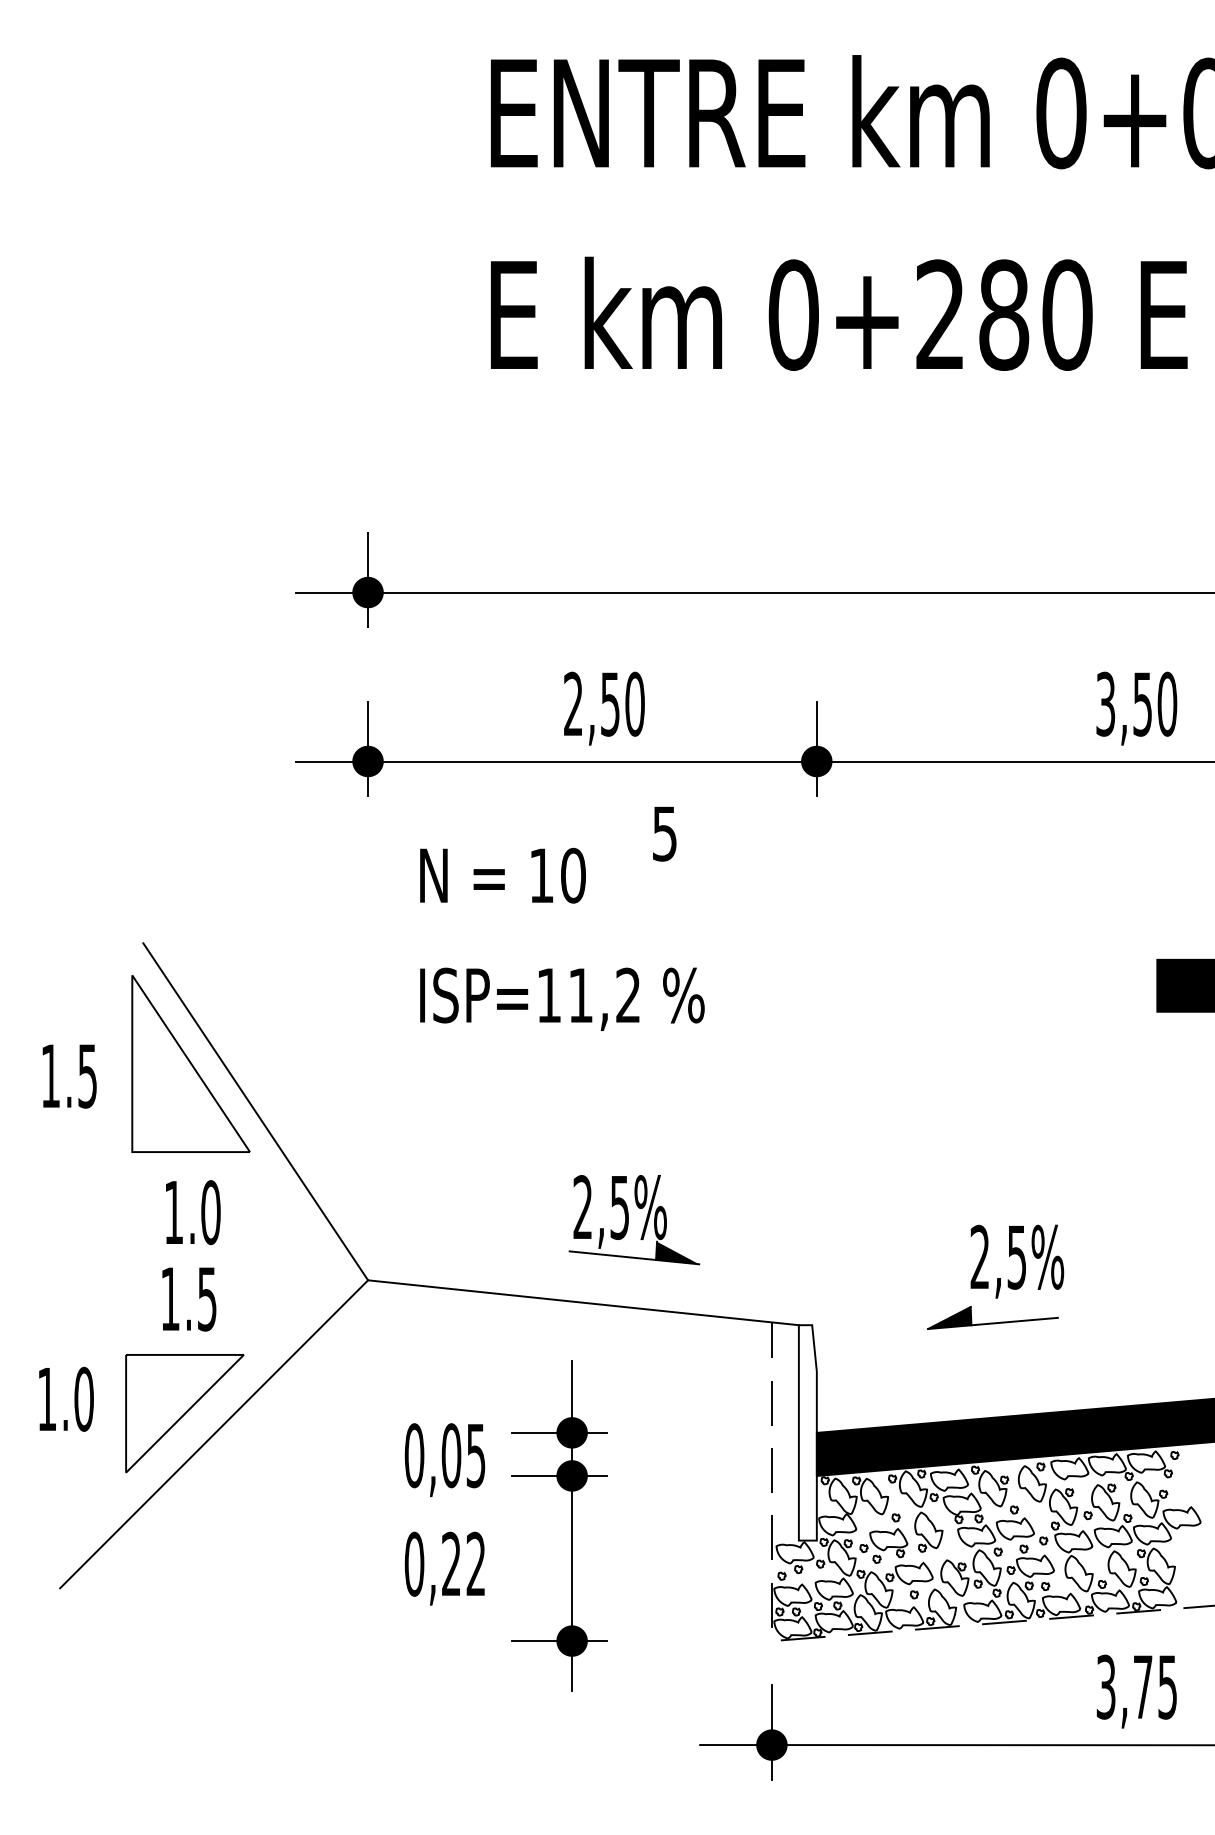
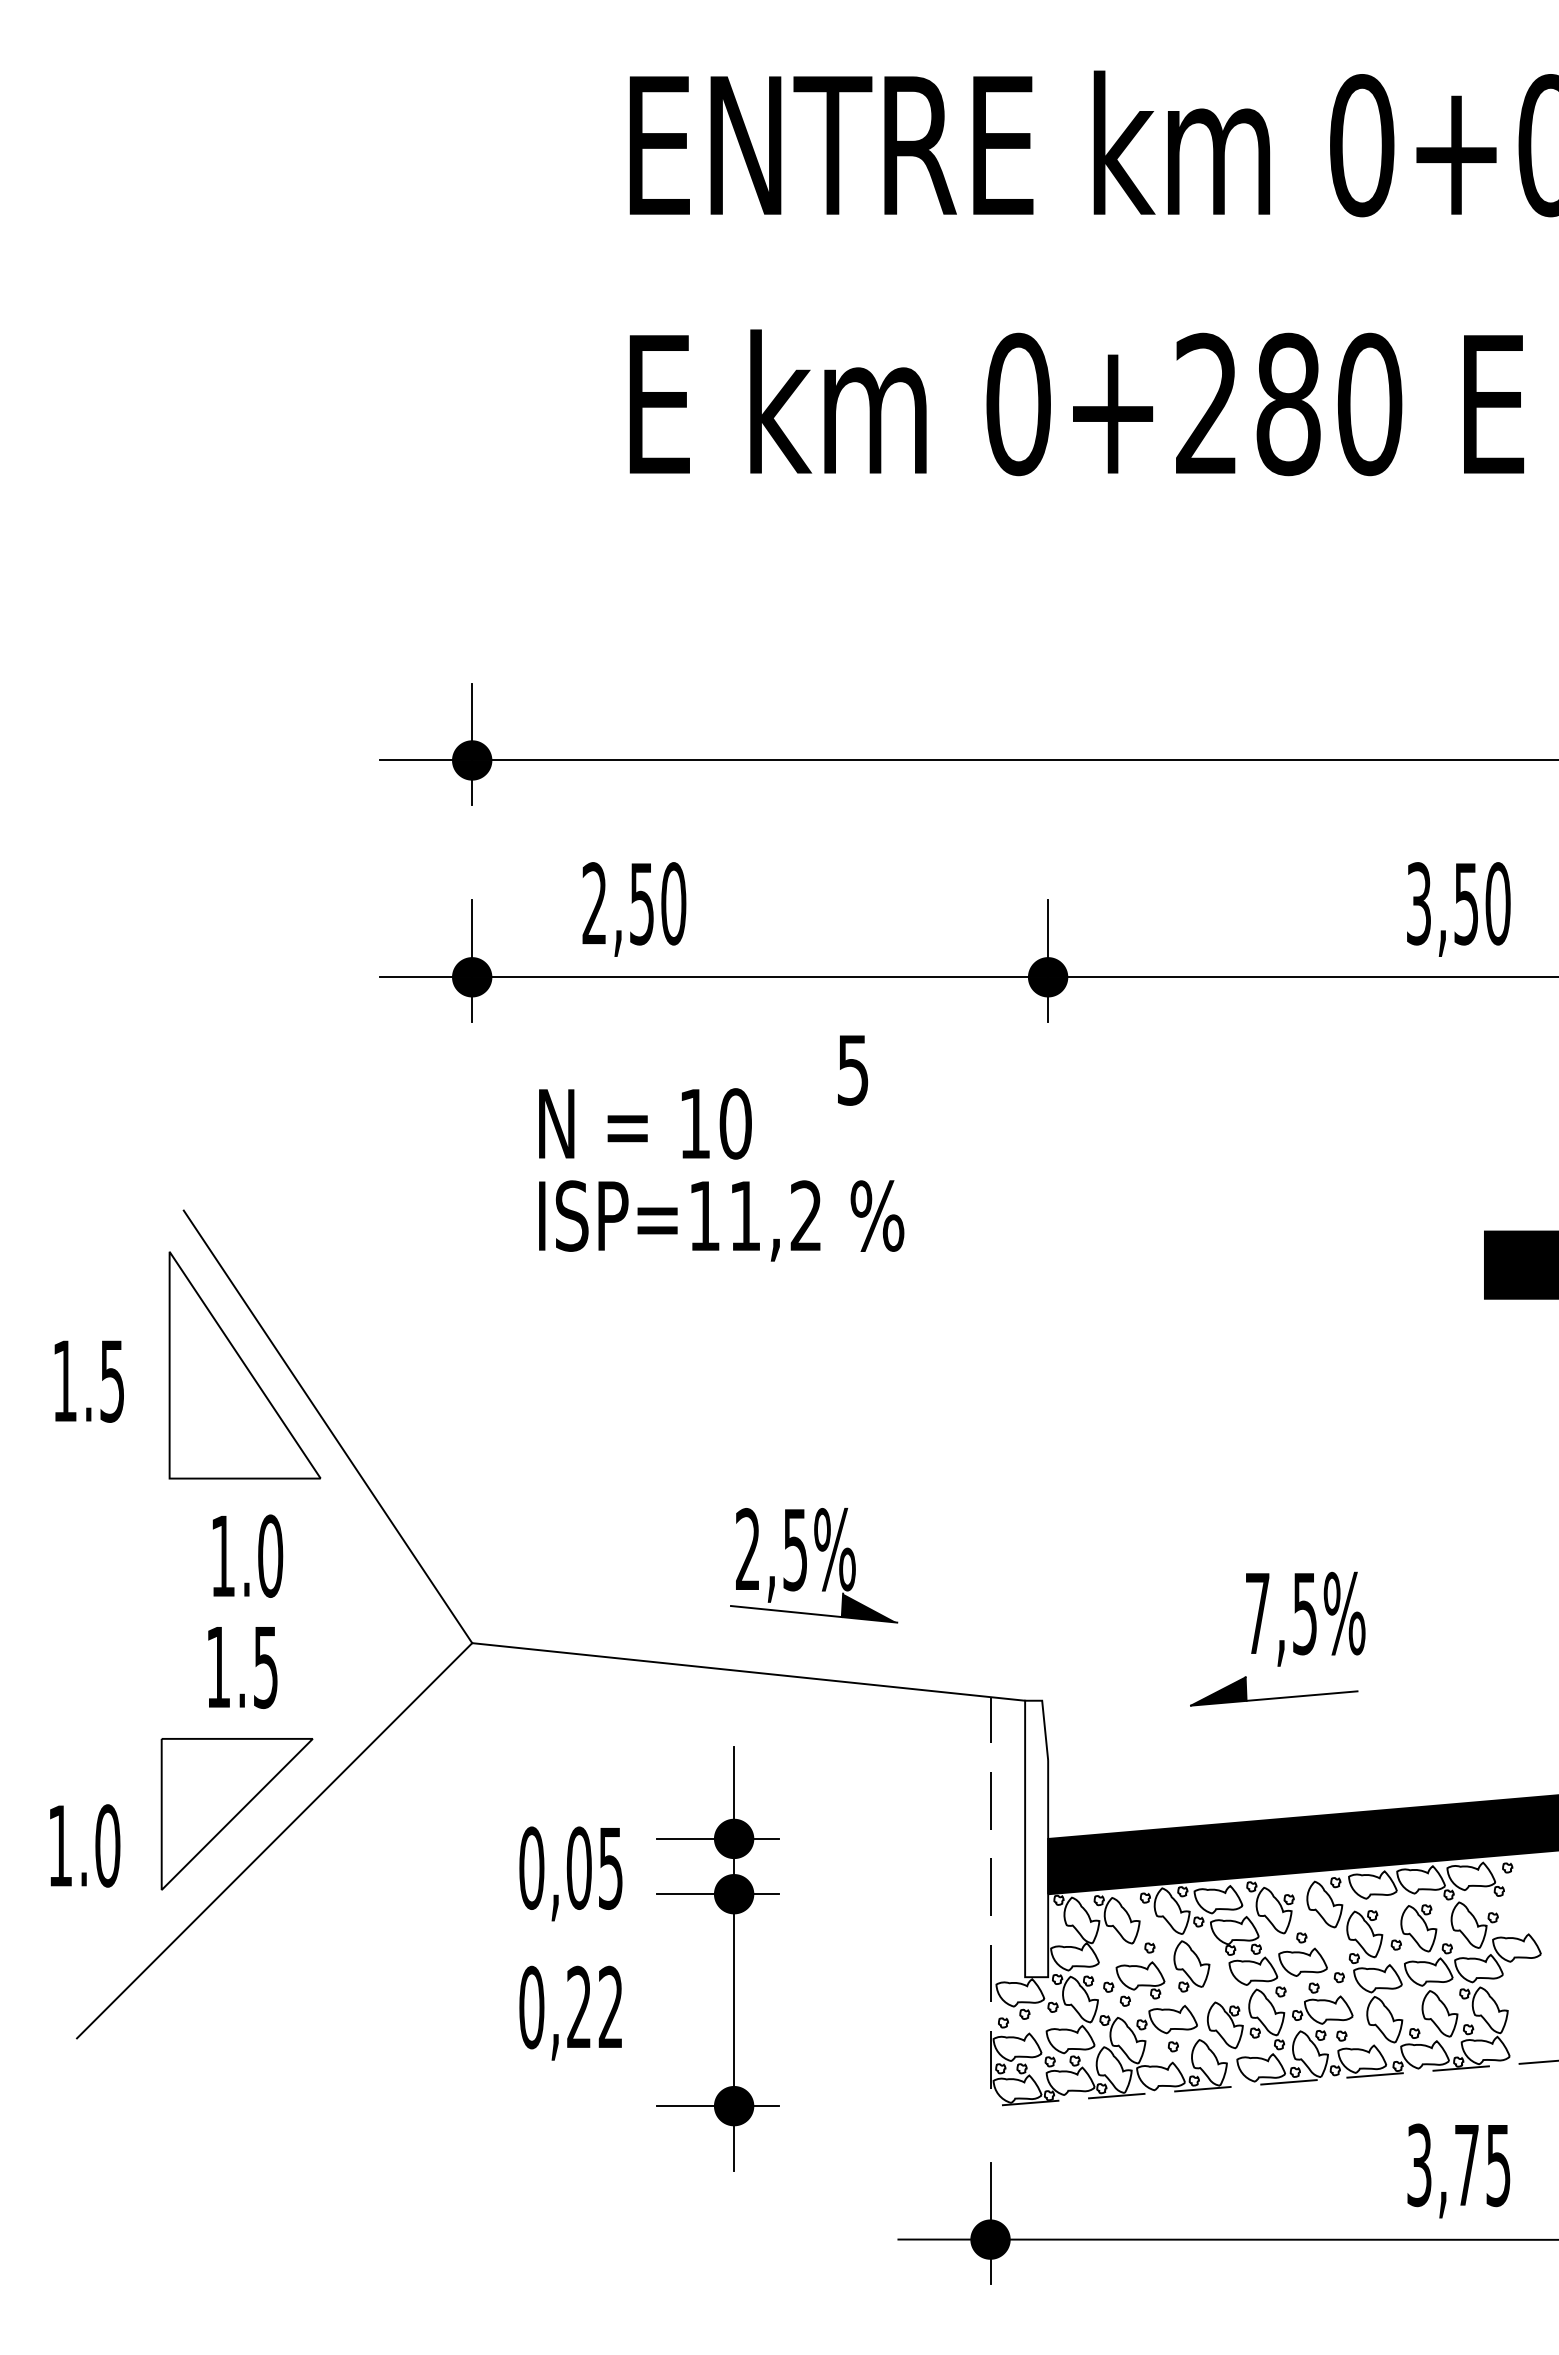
text: (604, 708) -> (634, 909), moved
text: (562, 998) -> (721, 1219), moved
text: (979, 1256) -> (1256, 1612), 2,5% -> 7,5%
text: (66, 1398) -> (85, 1844), moved

